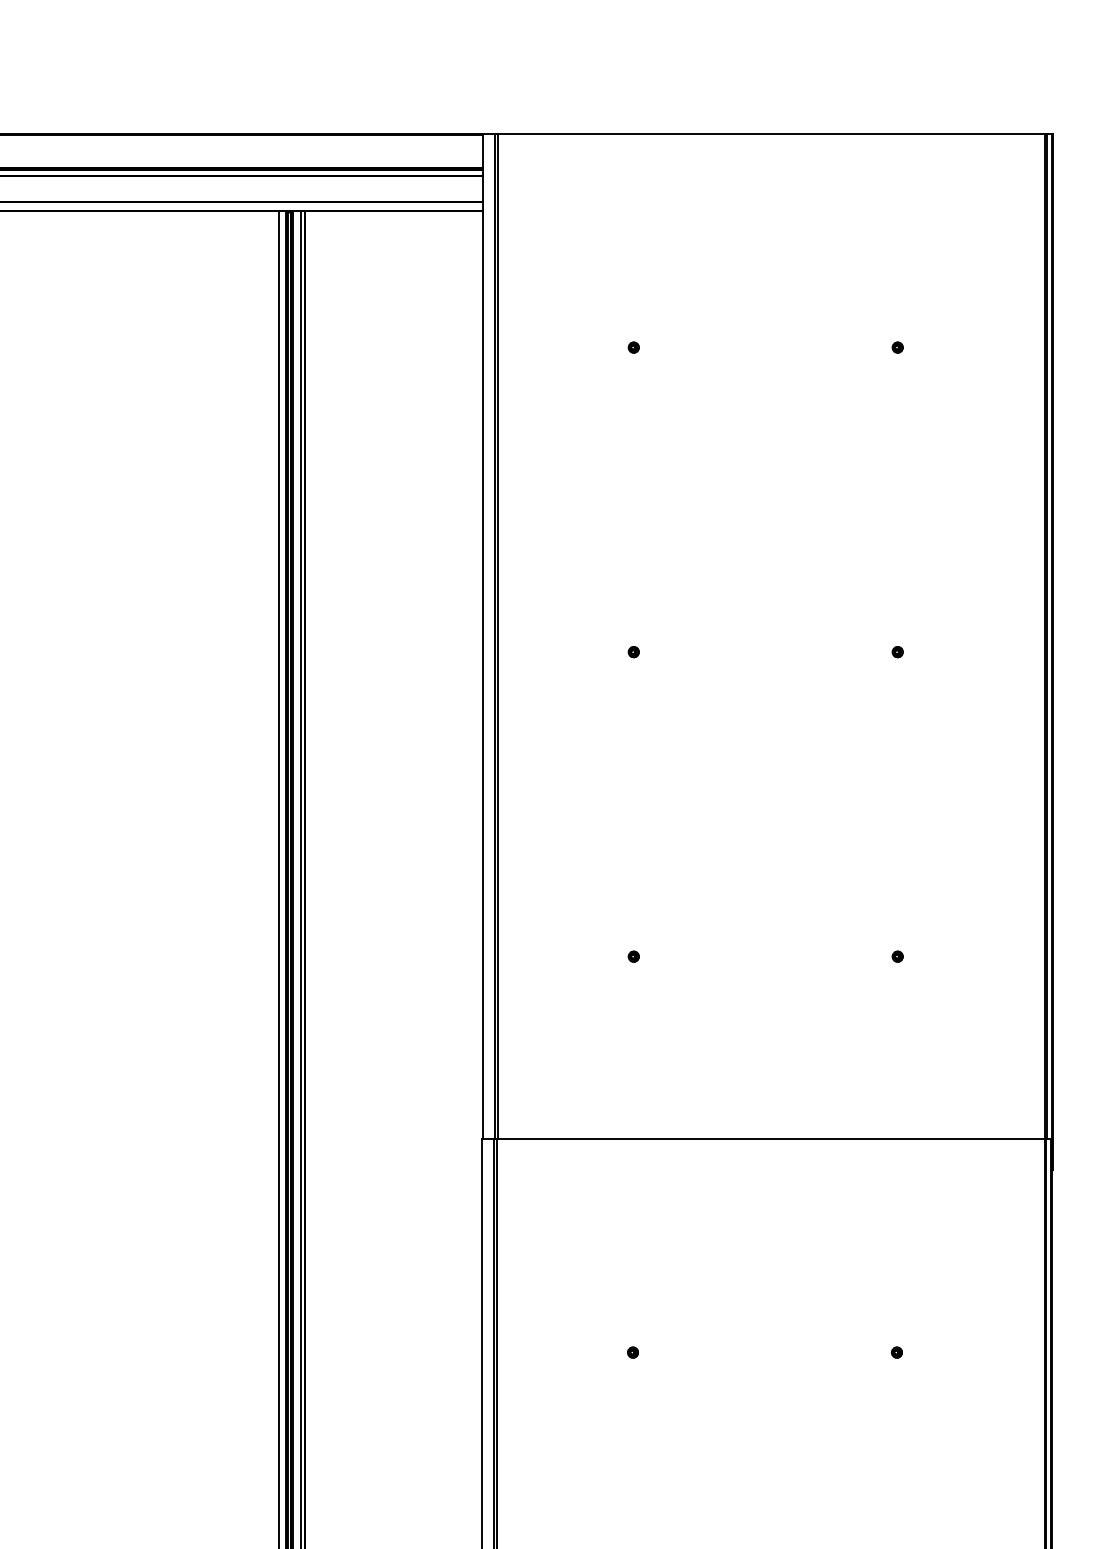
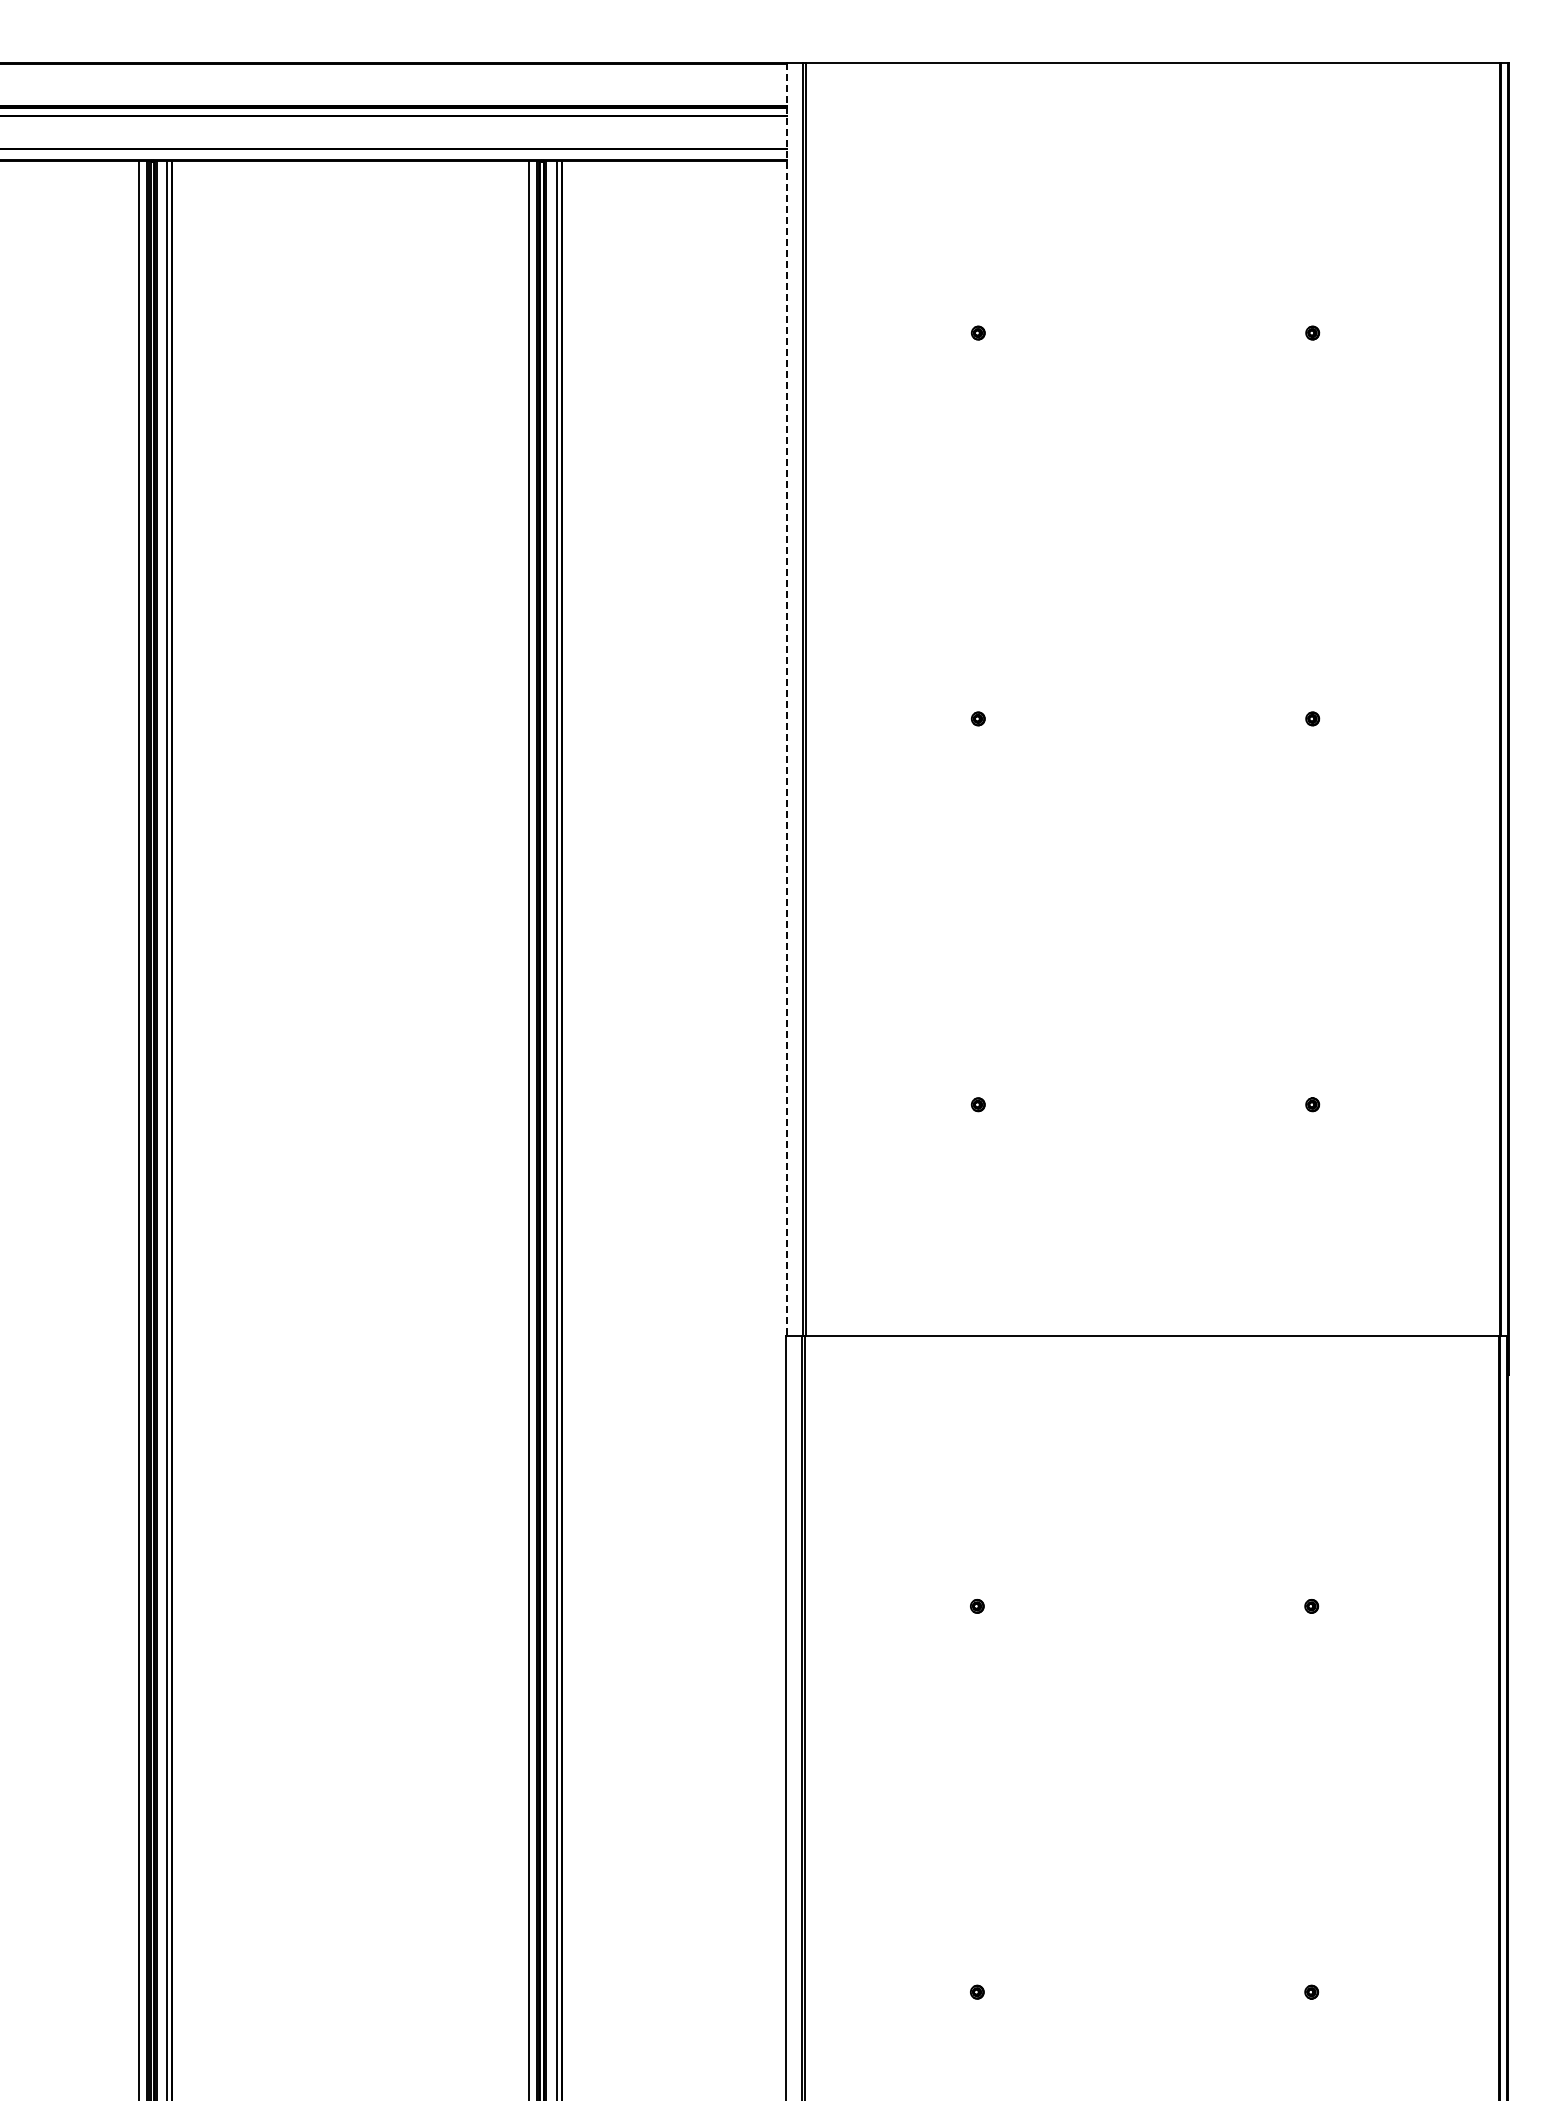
line: (483, 636) -> (787, 699), solid -> dashed

